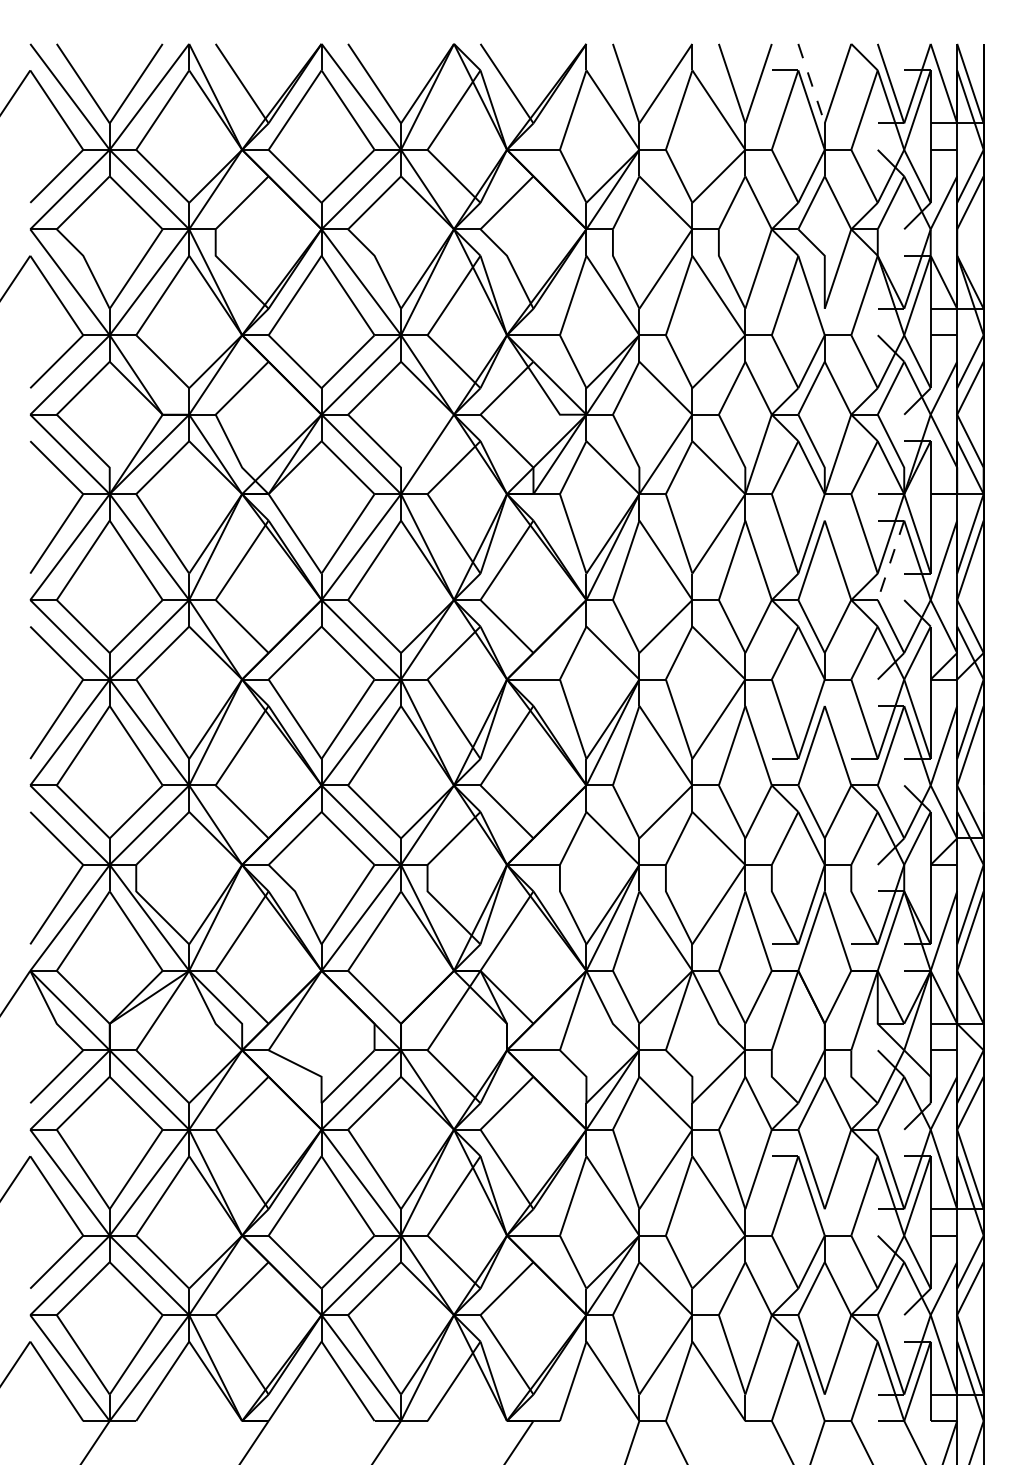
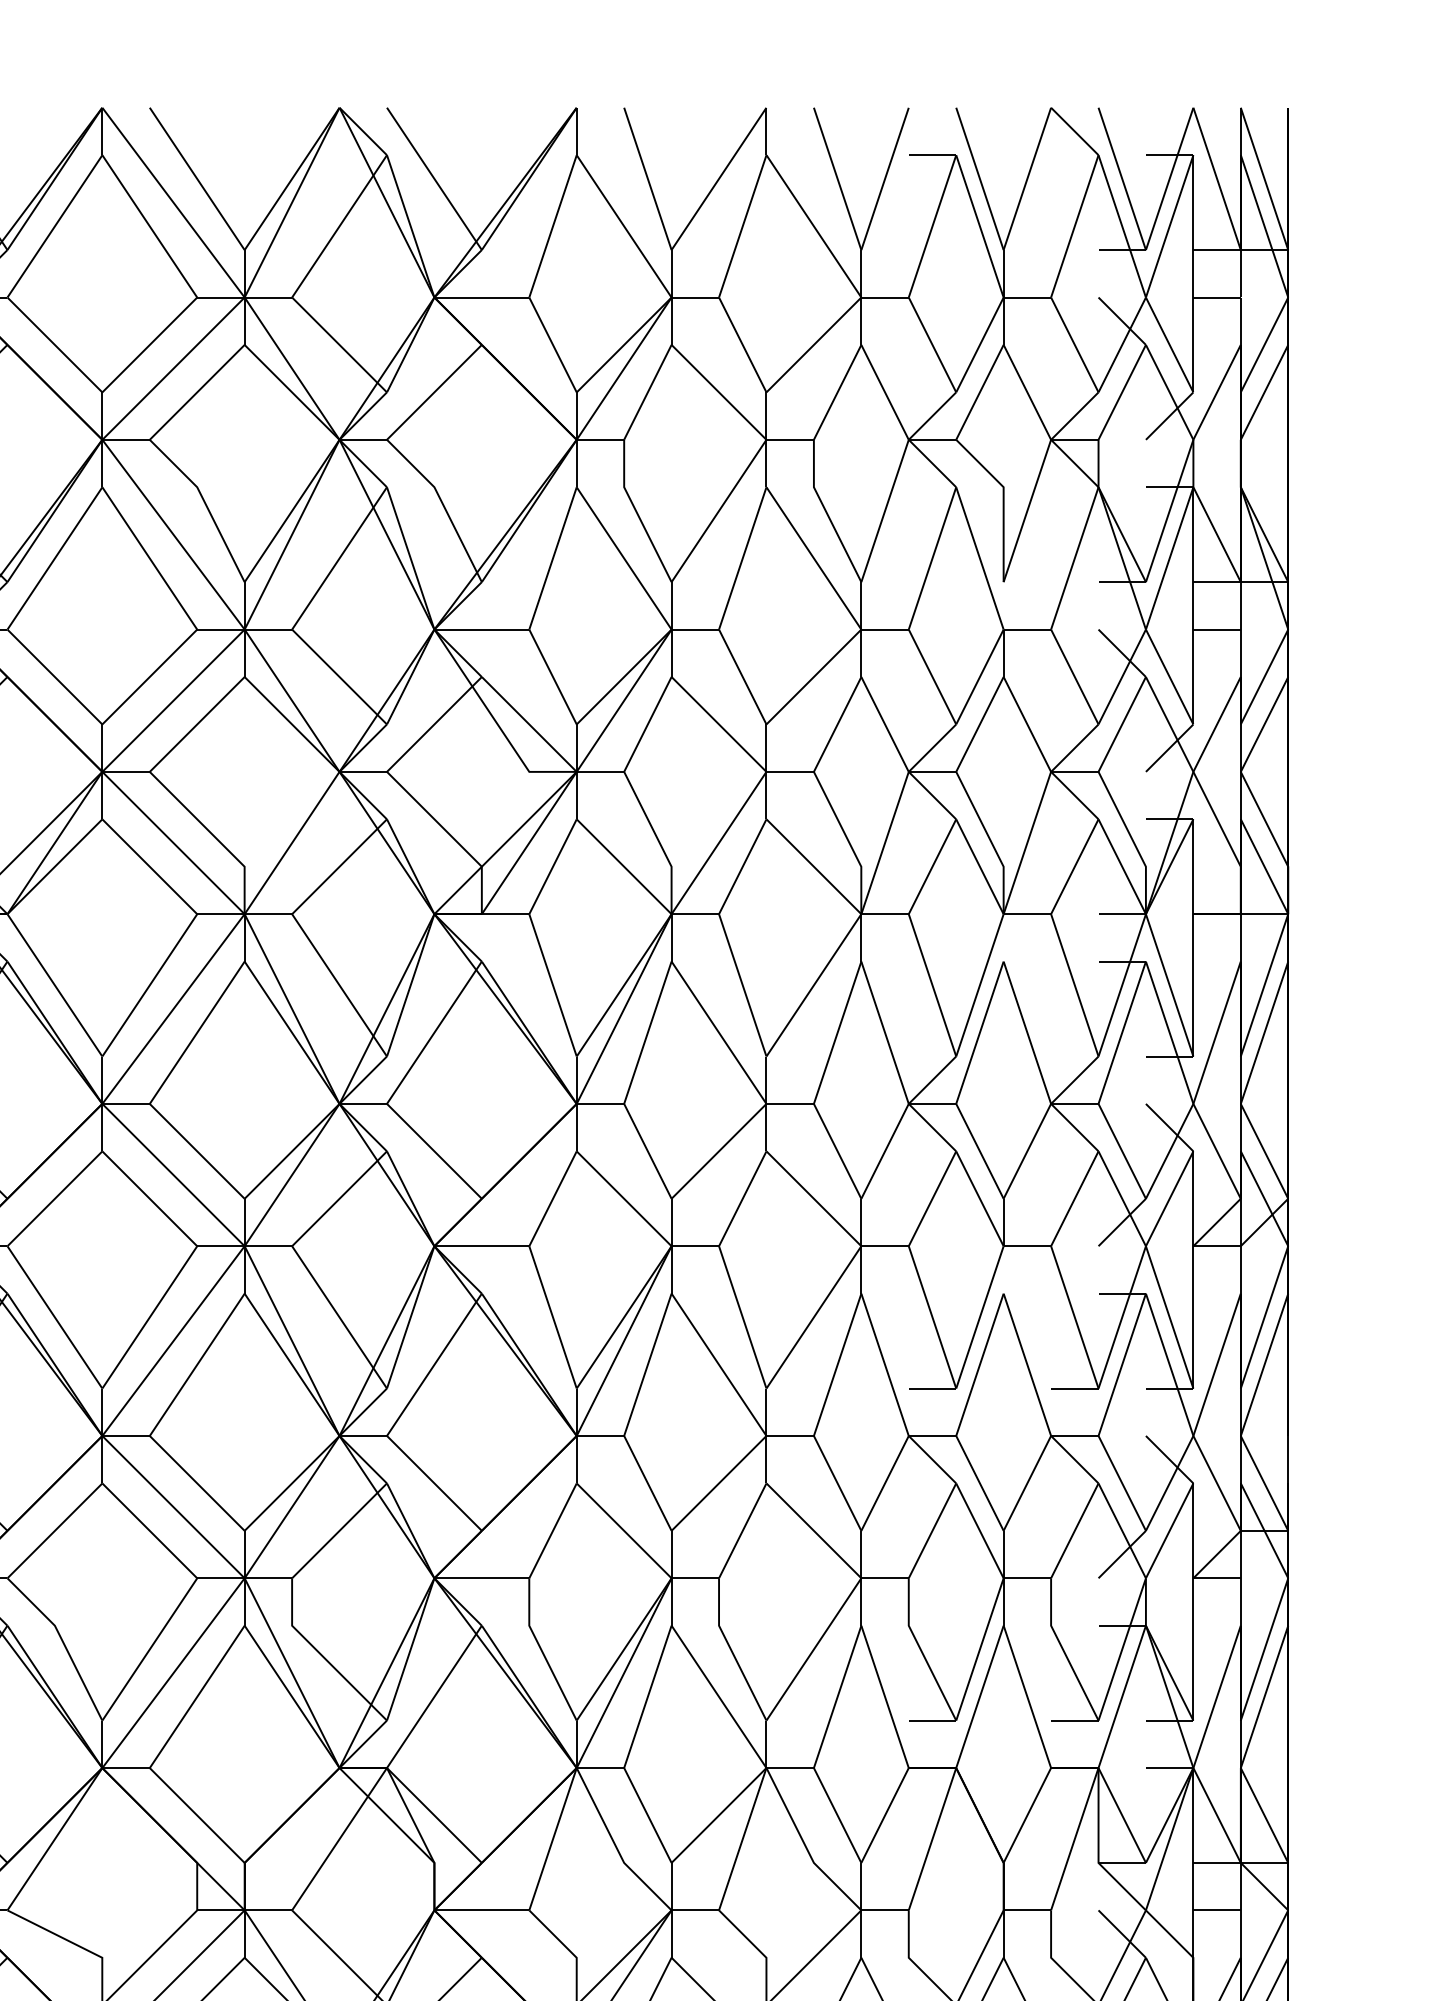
line: (811, 83) -> (979, 178), dashed -> solid
line: (890, 560) -> (1121, 1033), dashed -> solid

